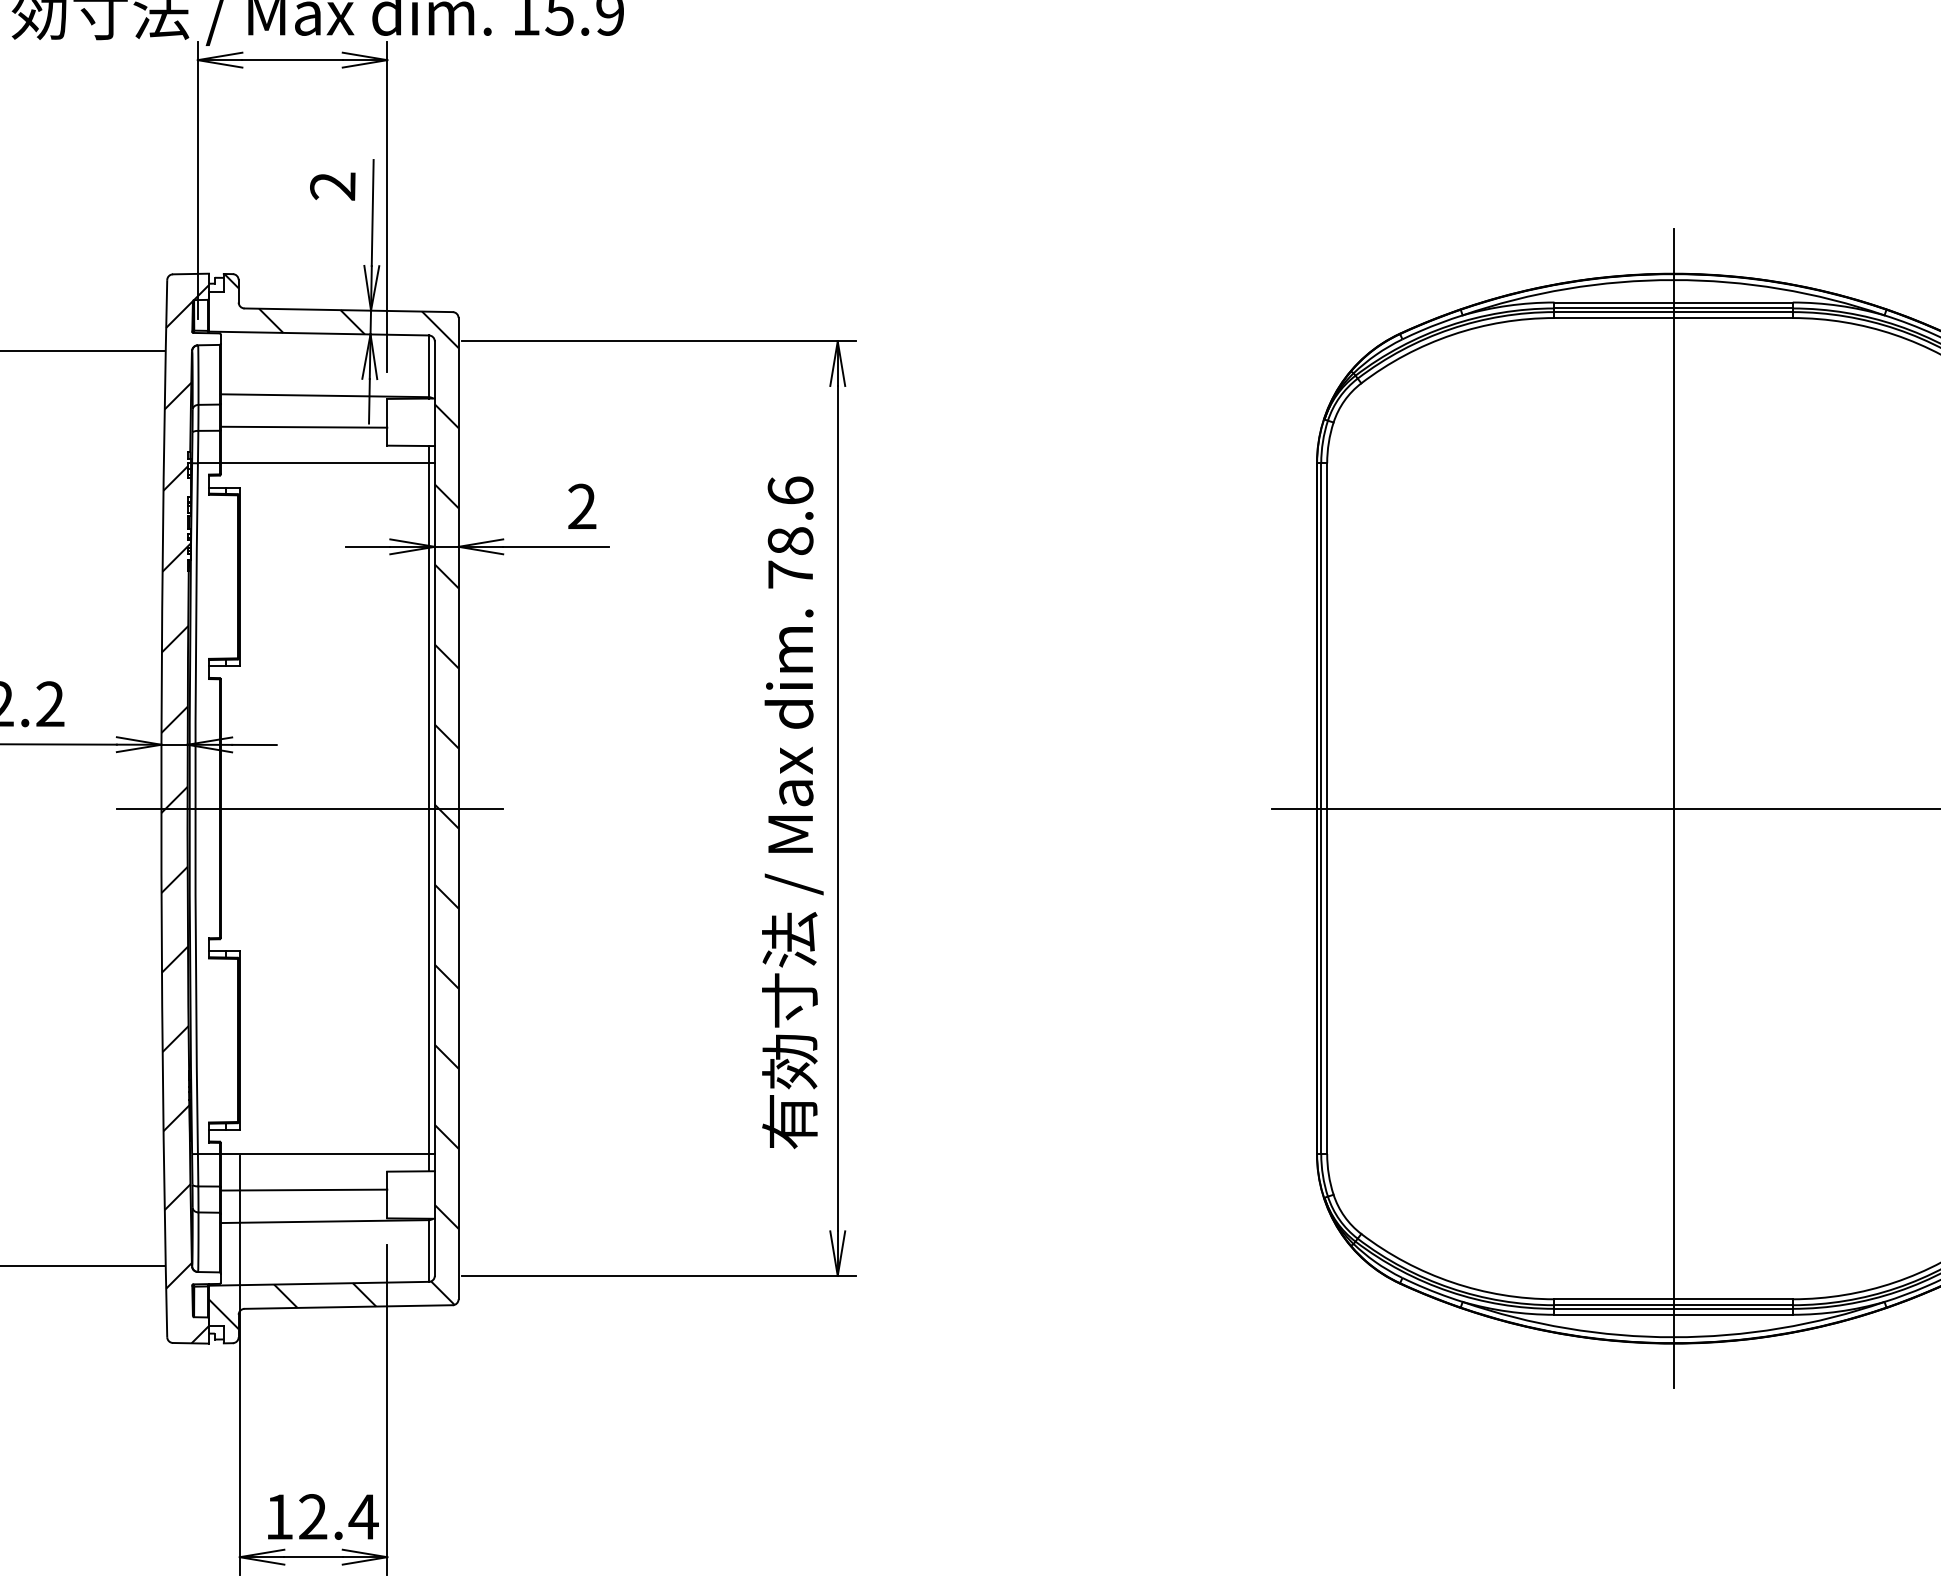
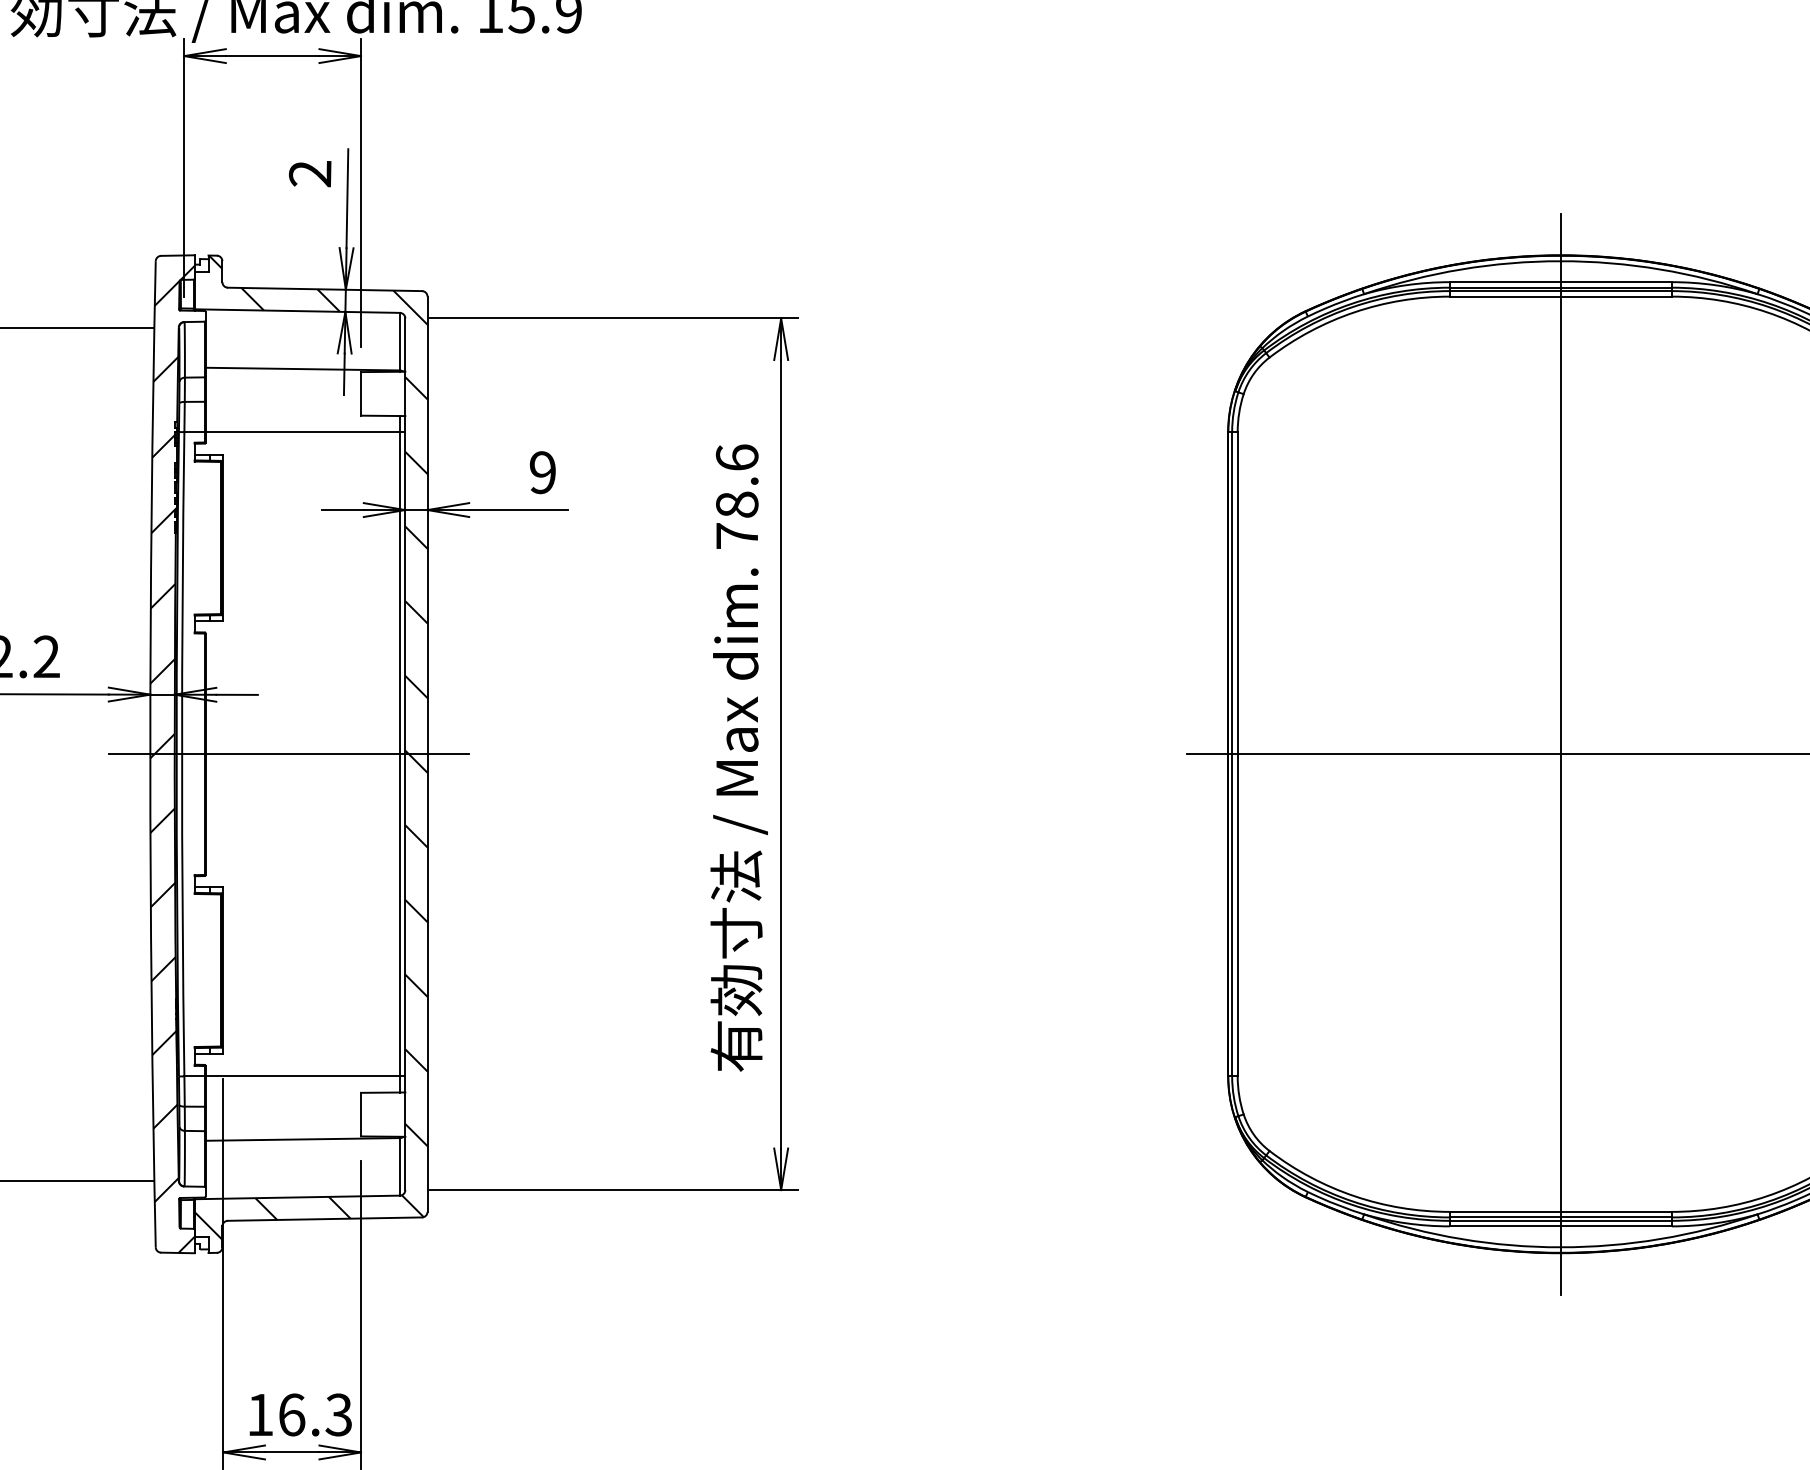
line: (304, 427) -> (283, 398), removed
text: (581, 506) -> (542, 472), 2 -> 9
line: (304, 1189) -> (283, 1109), removed
text: (338, 1516) -> (315, 1414), 12.4 -> 16.3

